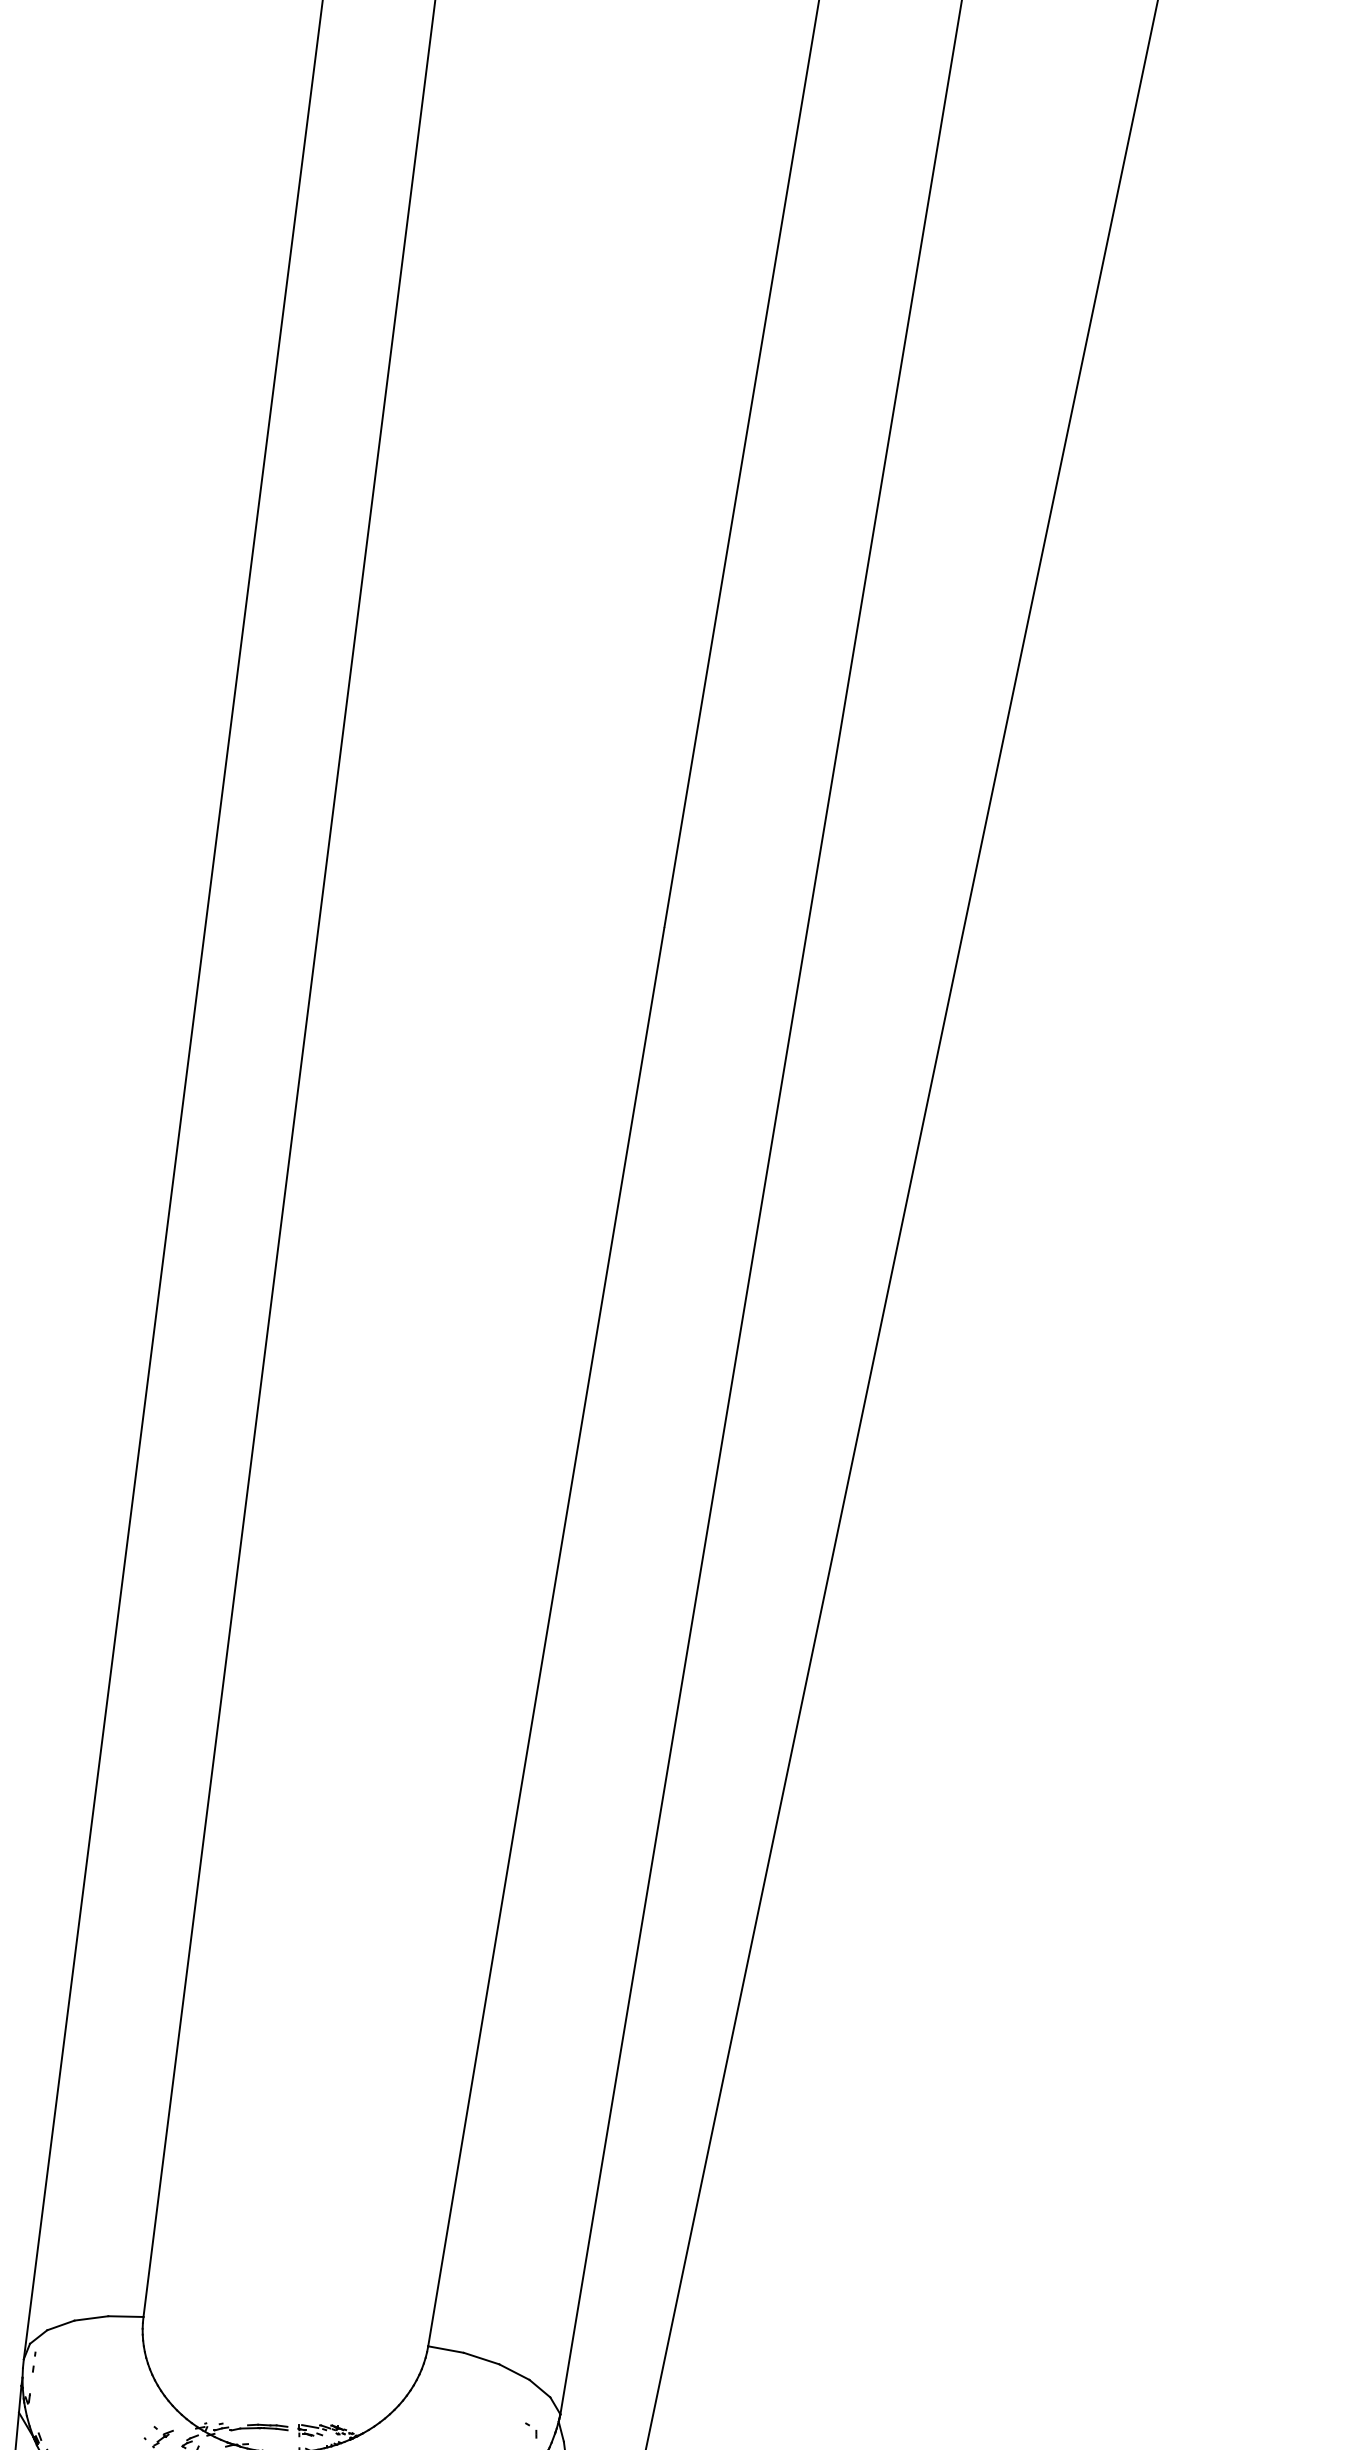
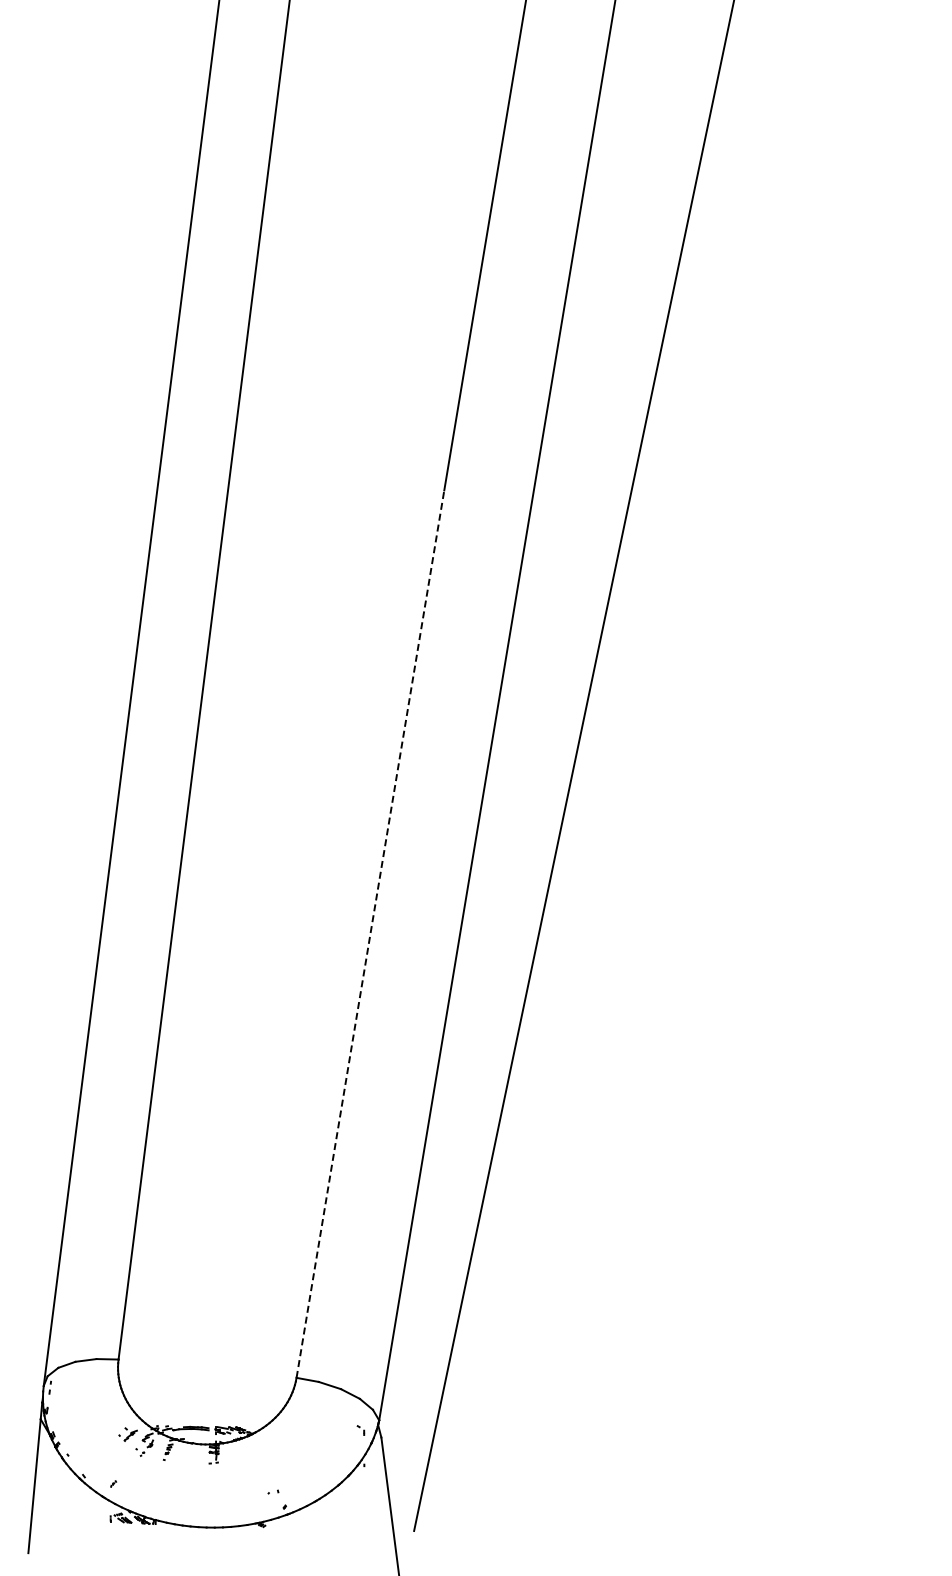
line: (546, 1637) -> (370, 934), solid -> dashed

